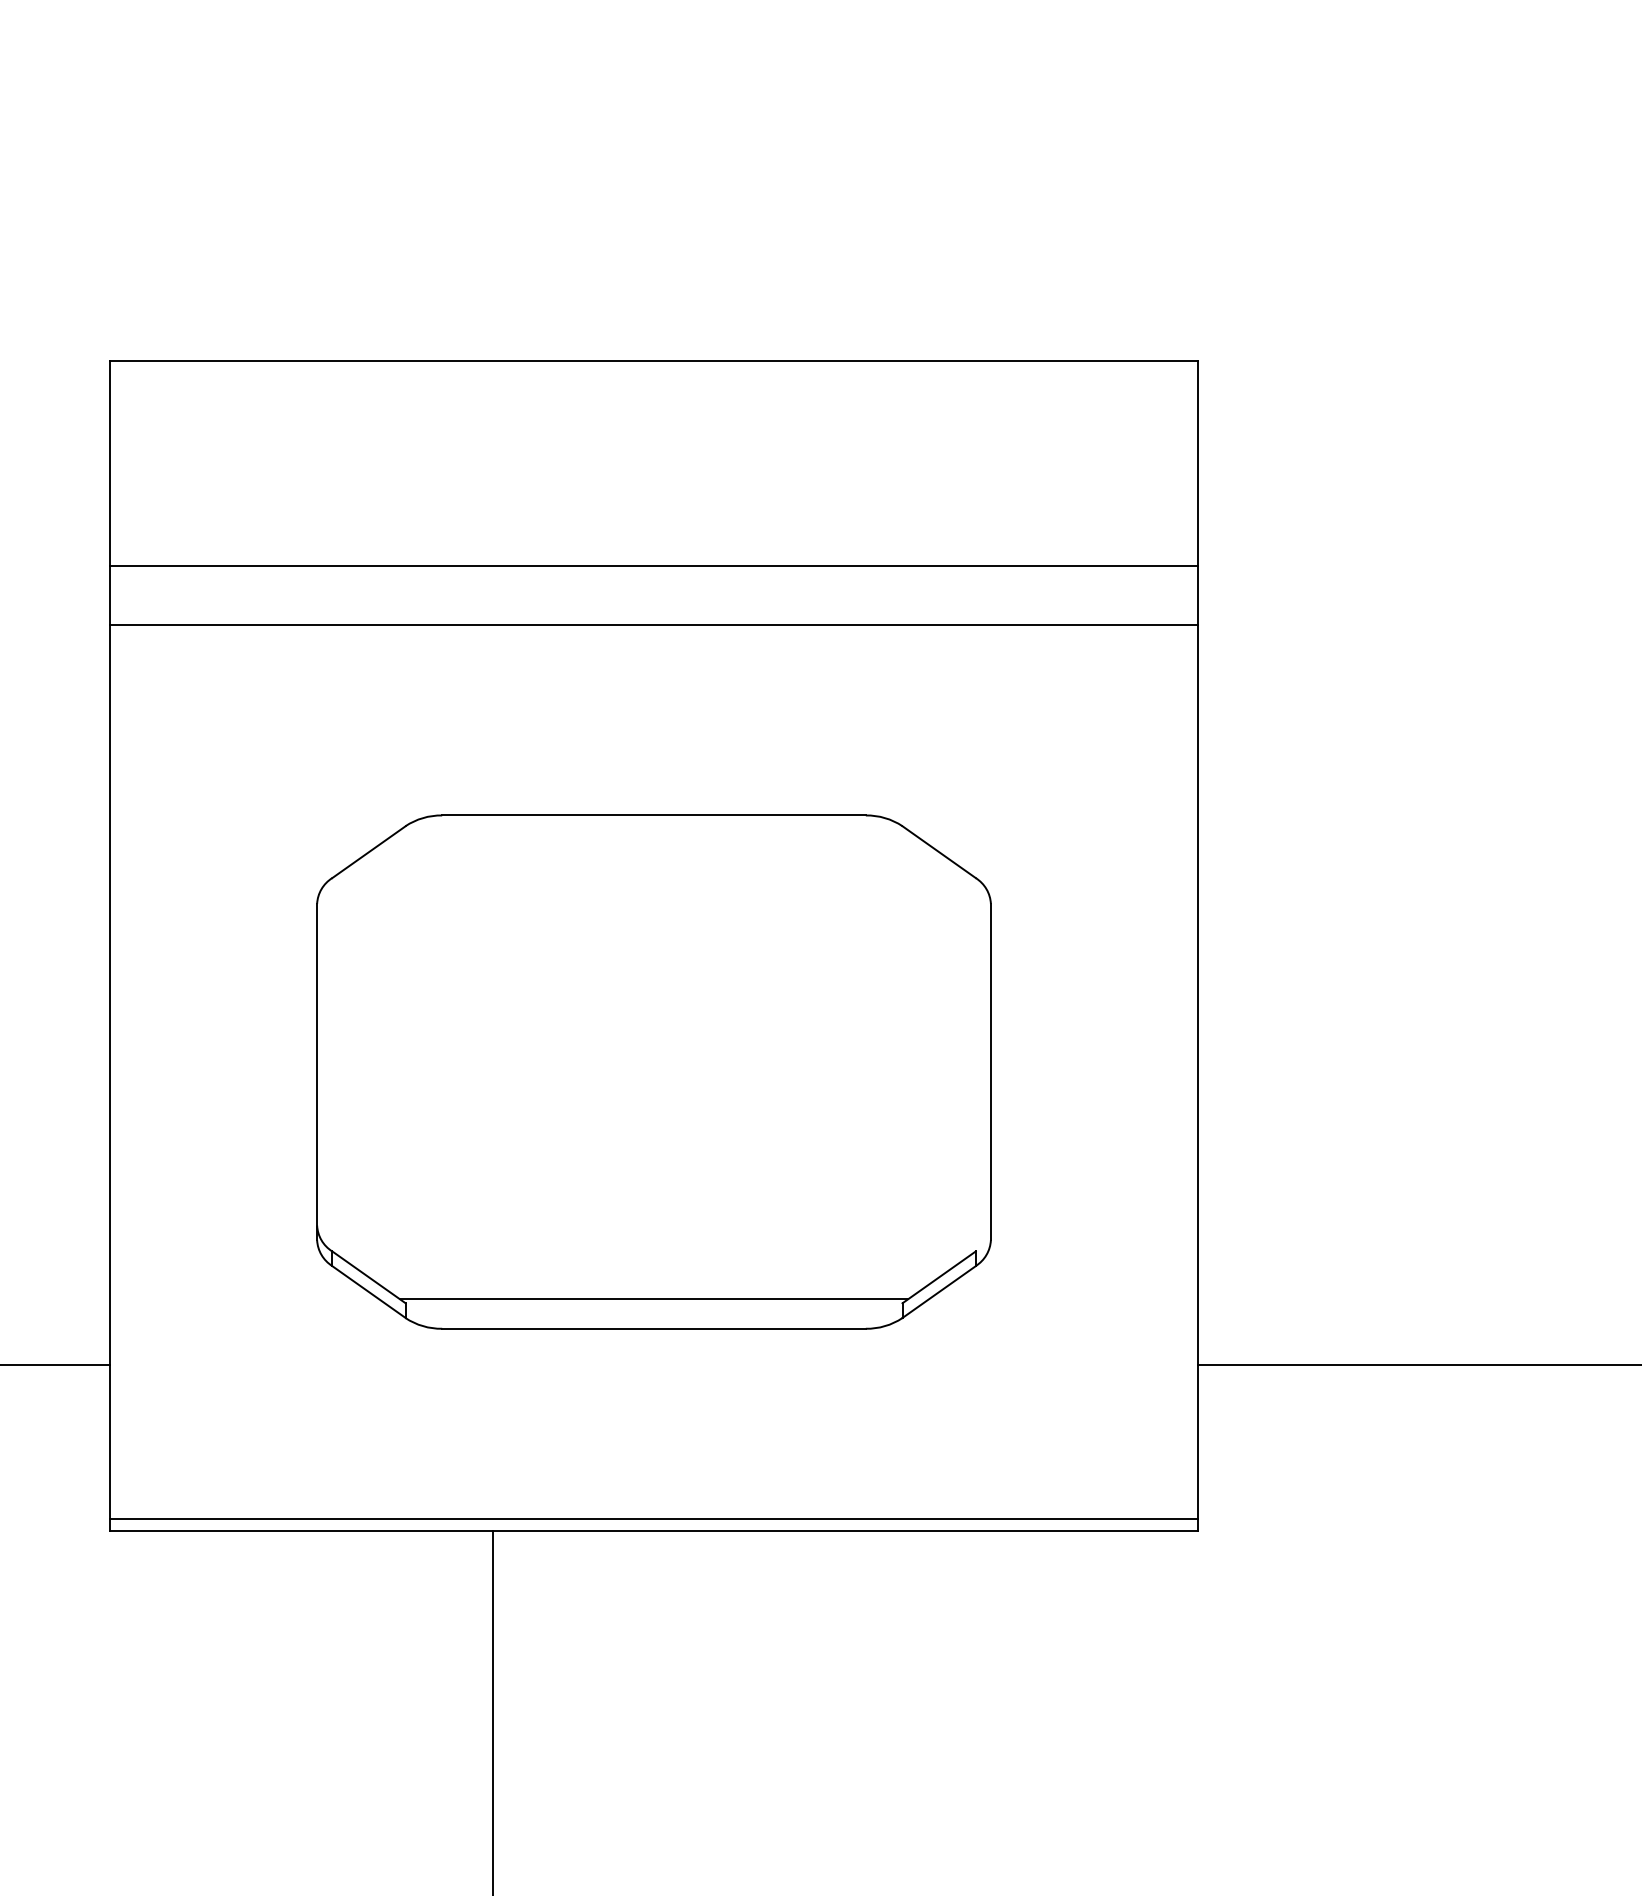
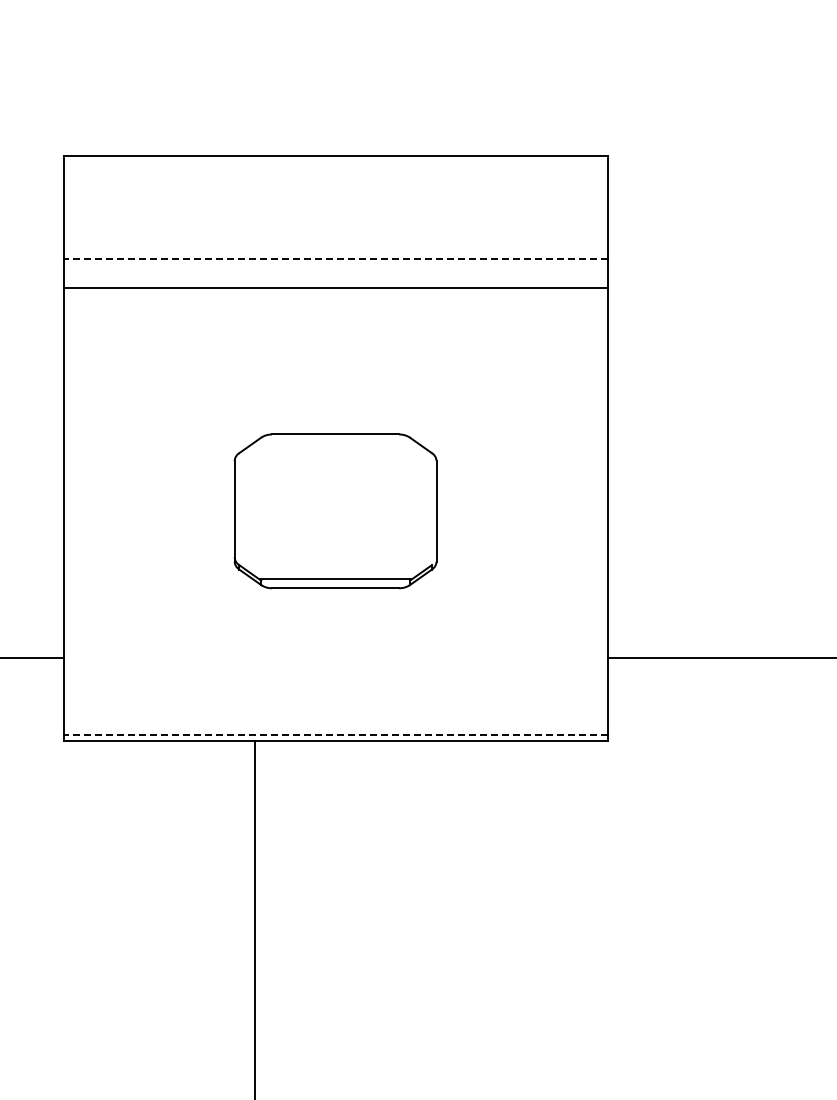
line: (653, 565) -> (335, 258), solid -> dashed
part: (653, 1072) -> (335, 511), size x0.6
line: (653, 1519) -> (335, 734), solid -> dashed

